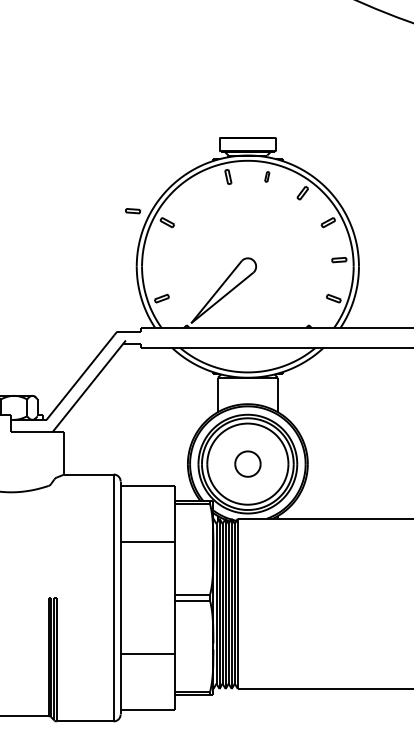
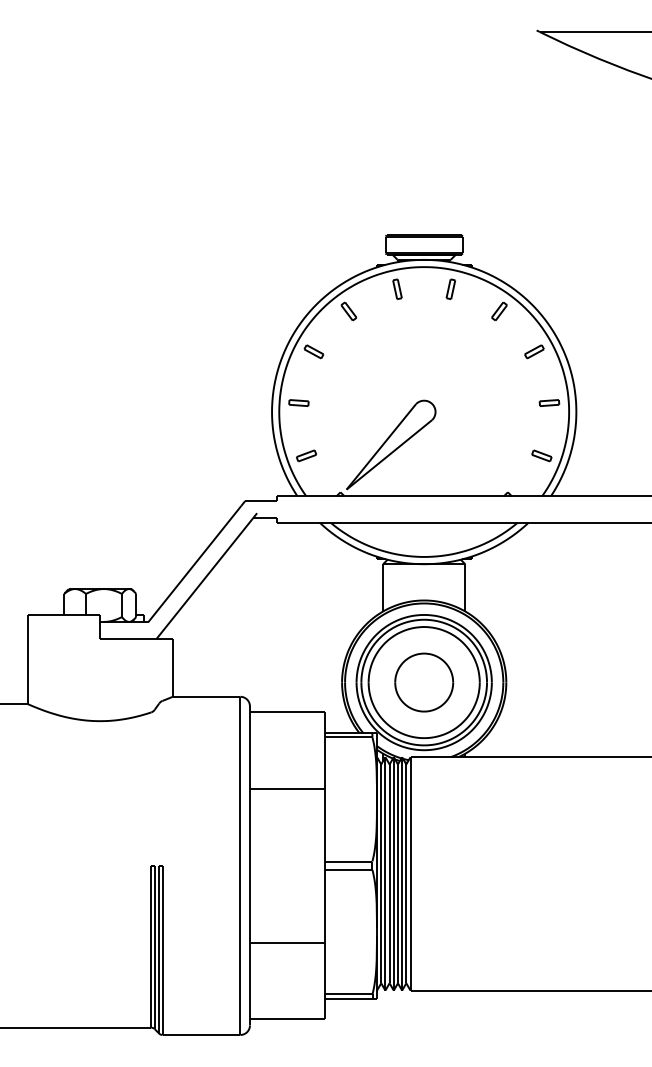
part: (267, 176) -> (450, 288), size x1.43
part: (192, 193) -> (348, 311), added
part: (132, 210) -> (298, 402), moved
part: (248, 464) -> (424, 682), size x1.67

